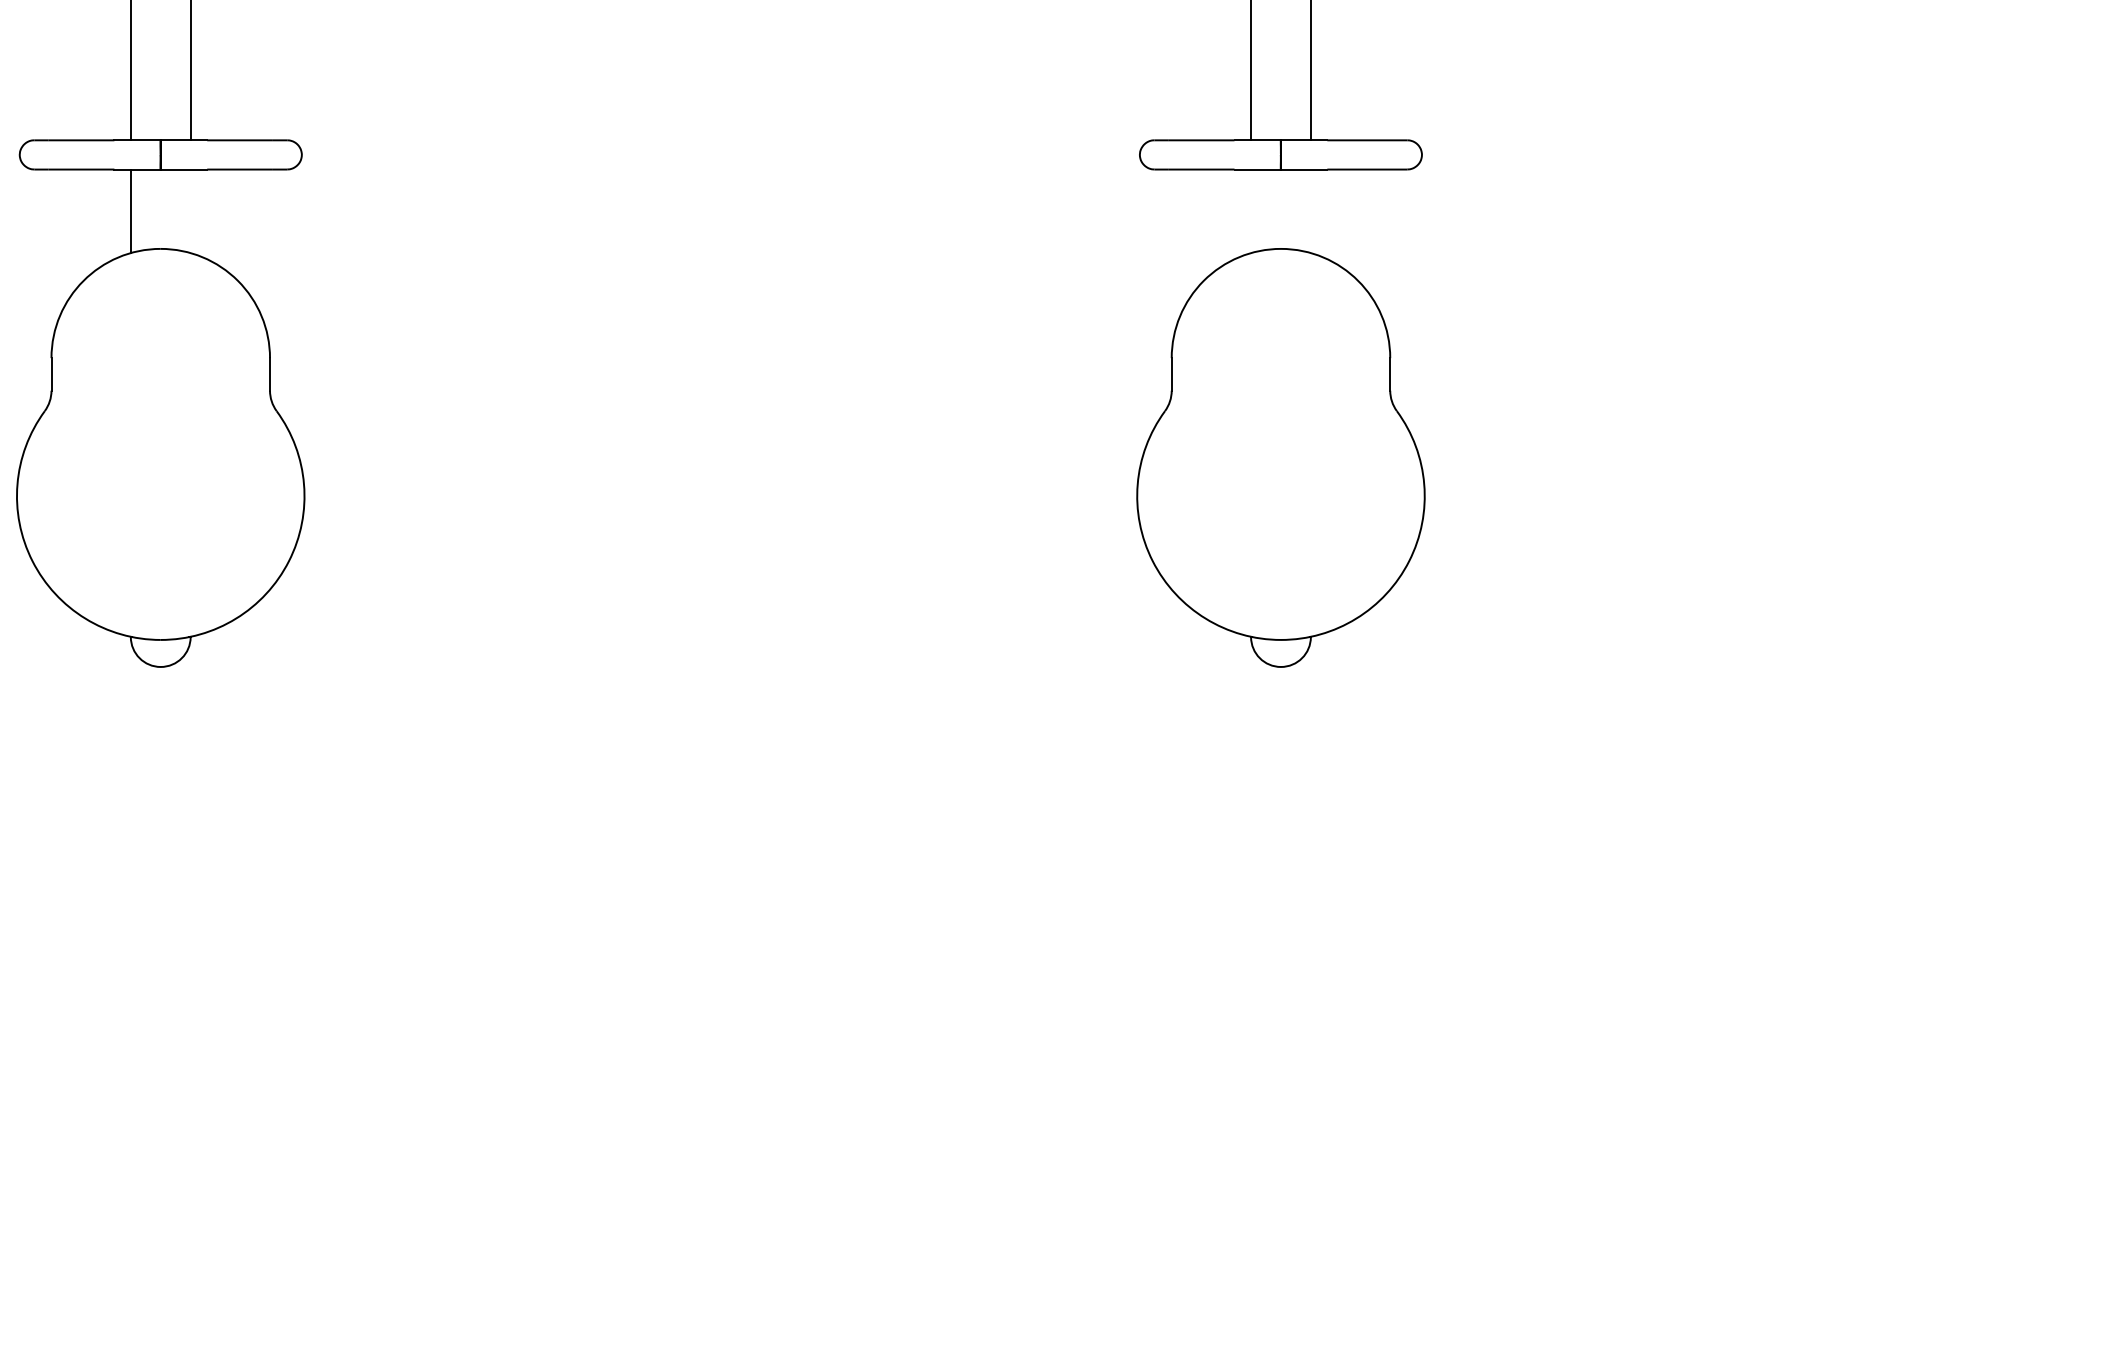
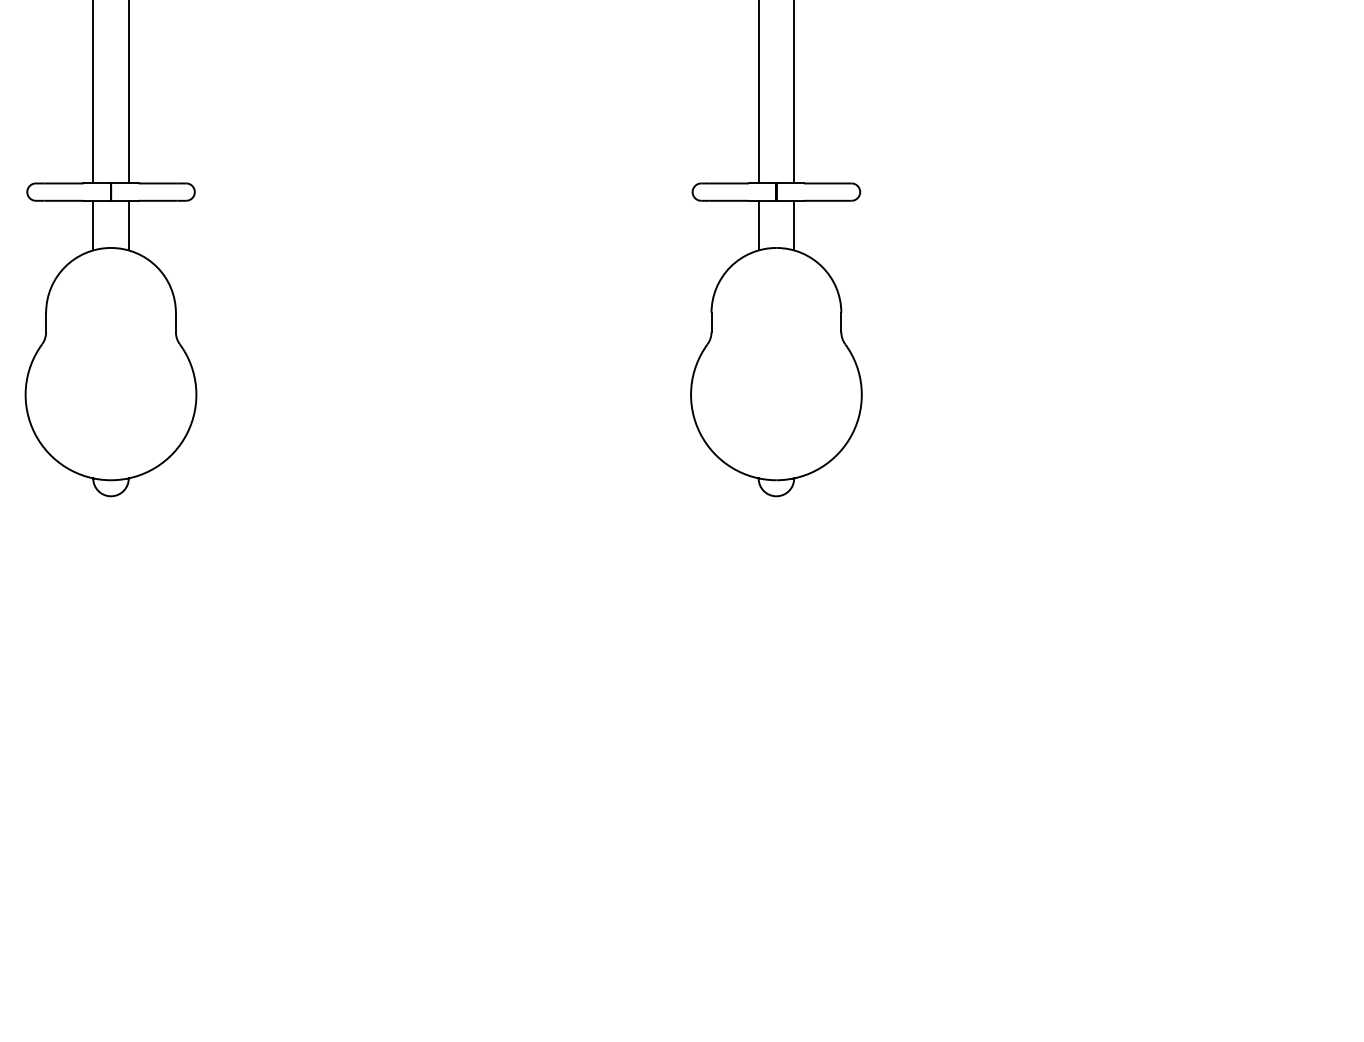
line: (190, 211) -> (128, 225), added
line: (1250, 211) -> (758, 225), added
line: (1311, 211) -> (794, 225), added

